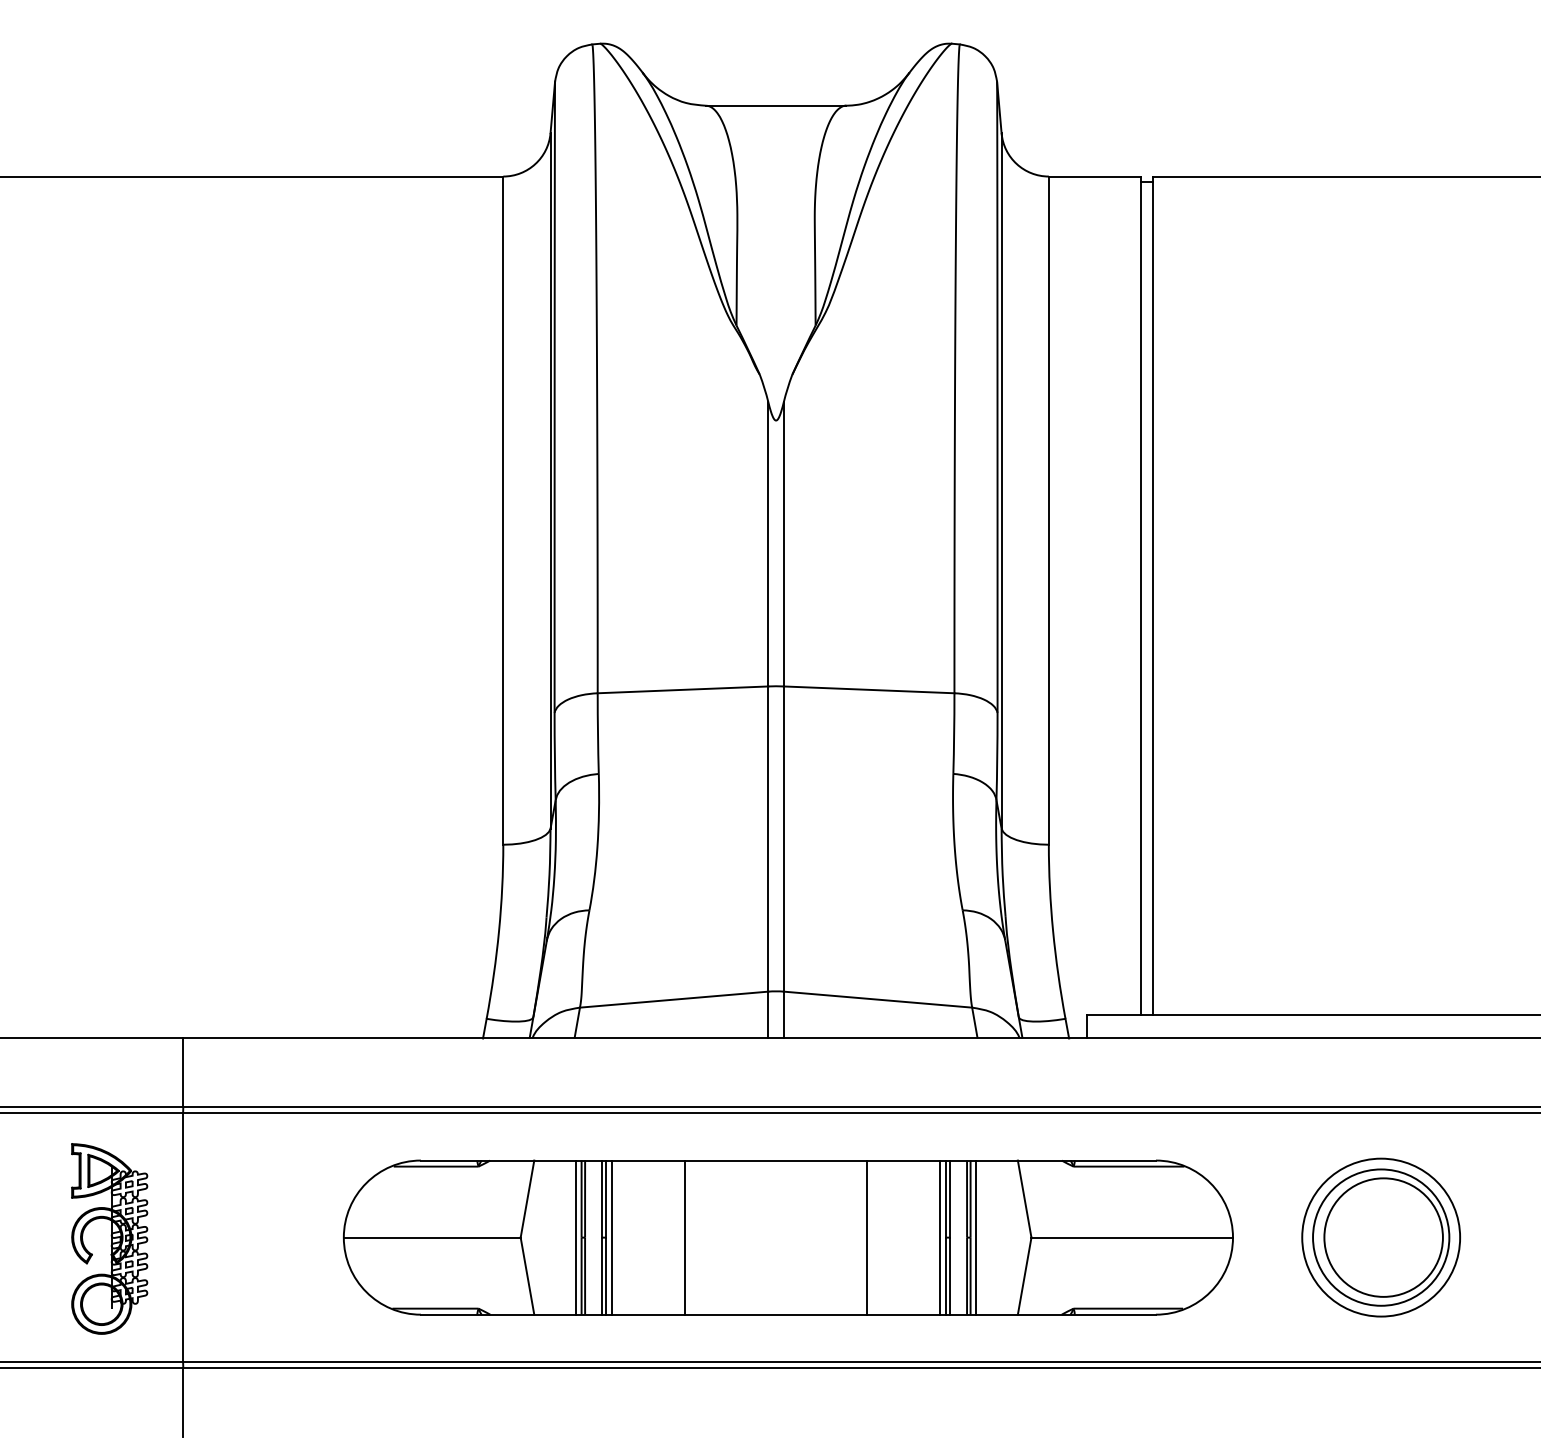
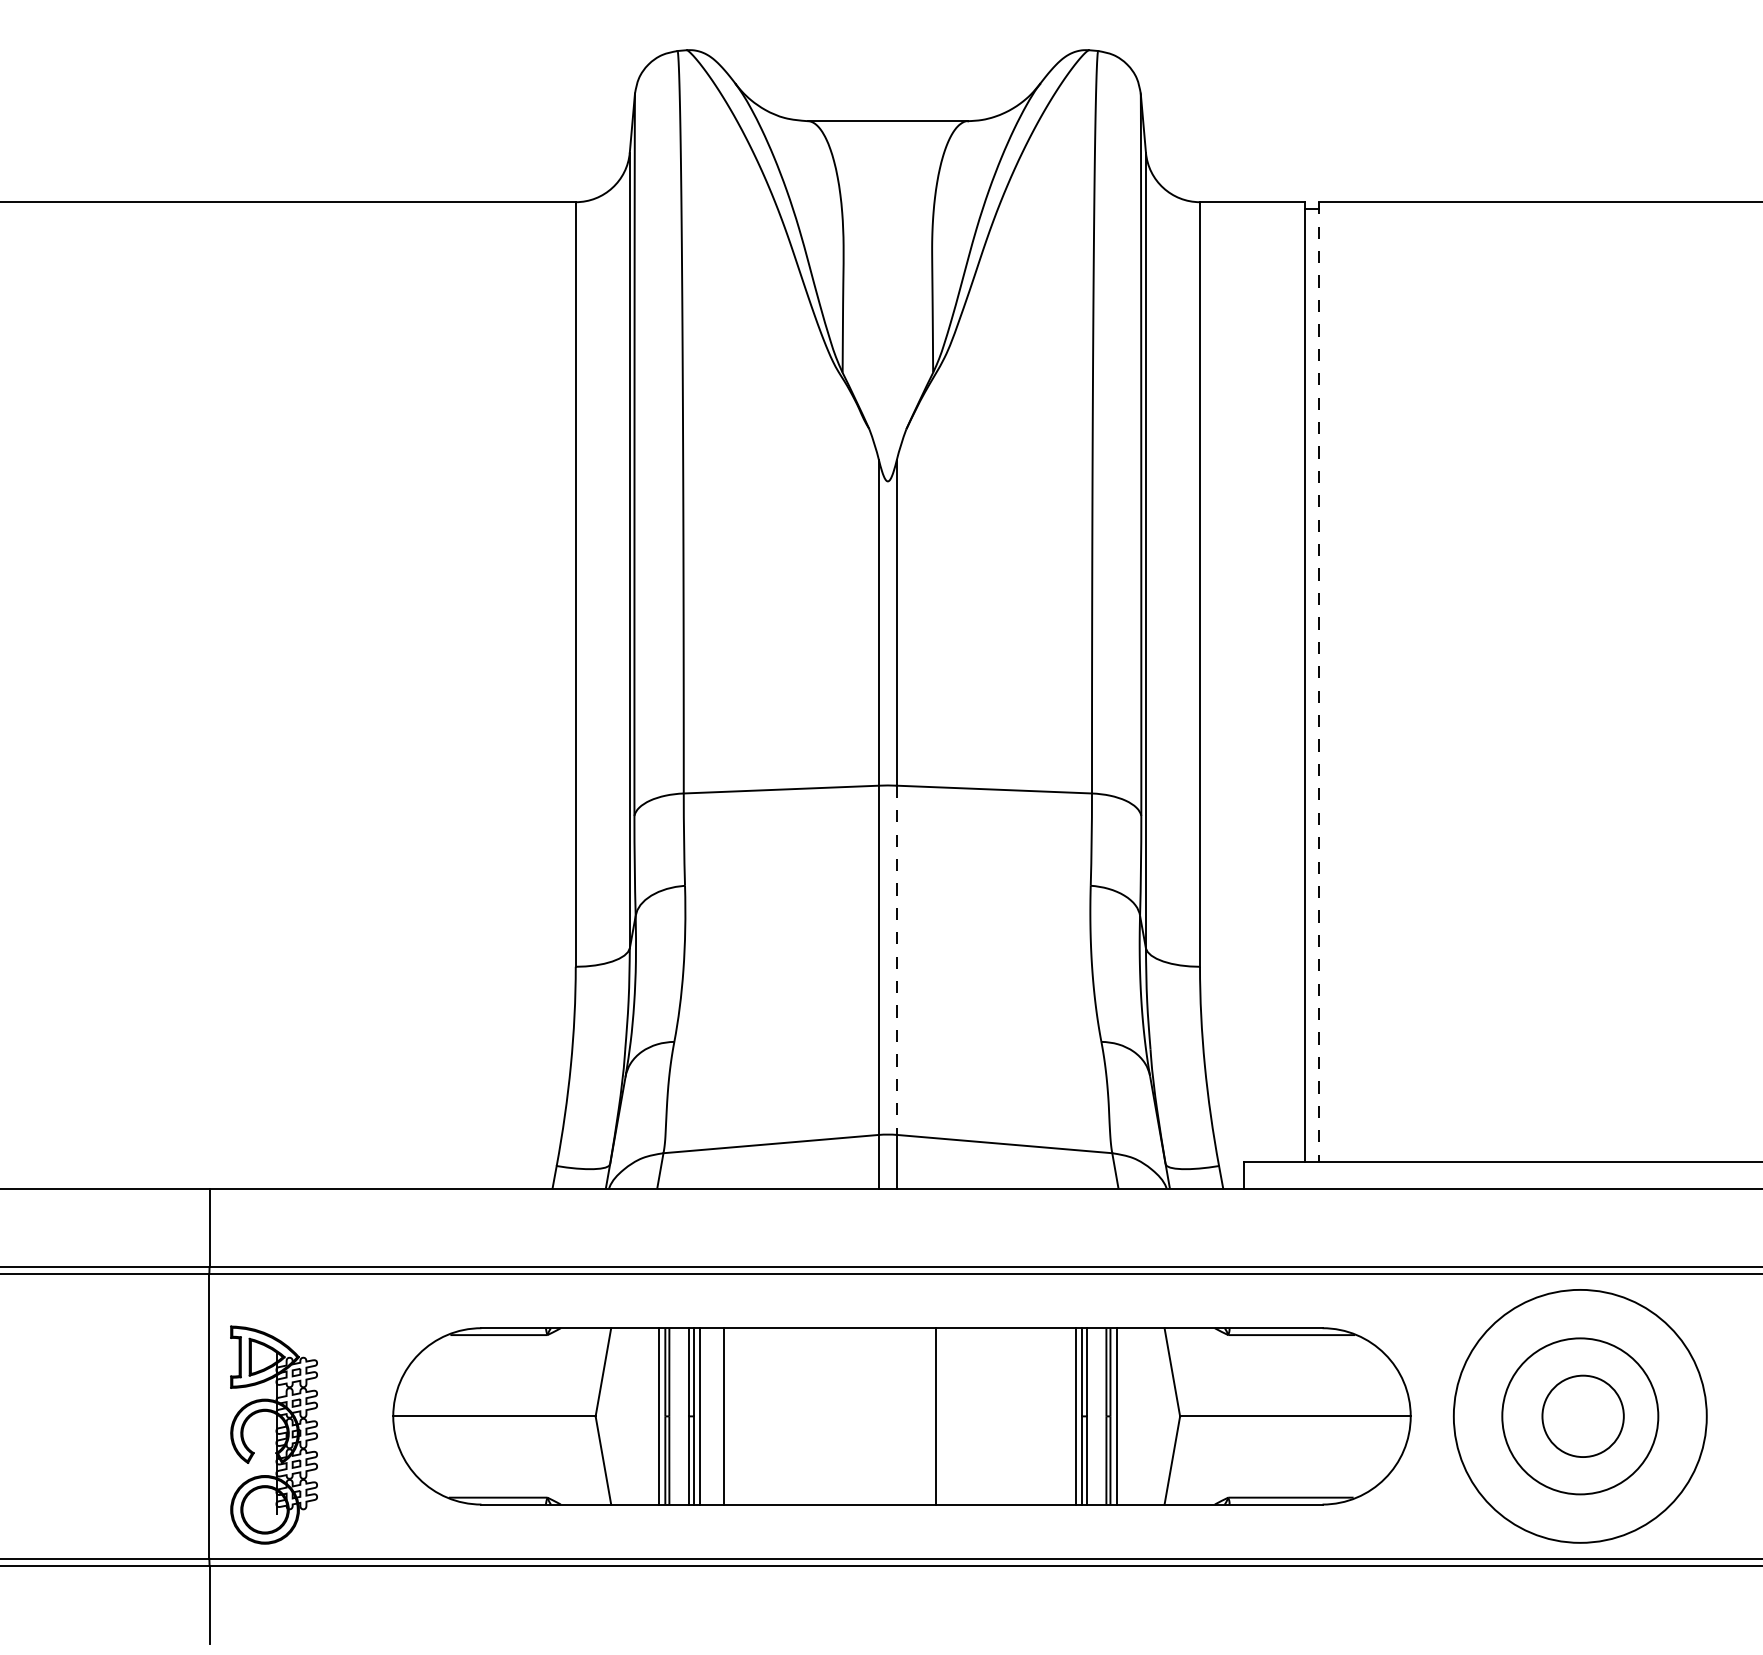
line: (1152, 596) -> (1318, 682), solid -> dashed
line: (783, 839) -> (896, 960), solid -> dashed
line: (684, 1237) -> (723, 1416), moved
line: (867, 1237) -> (936, 1416), moved
circle: (1381, 1237) -> (1580, 1416), size x1.4
circle: (1383, 1237) -> (1582, 1416), size x0.6
part: (109, 1238) -> (273, 1434), moved

